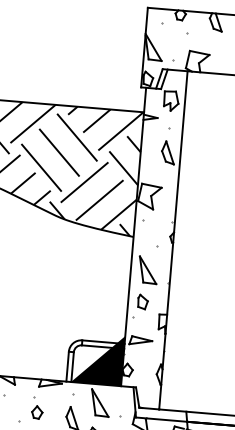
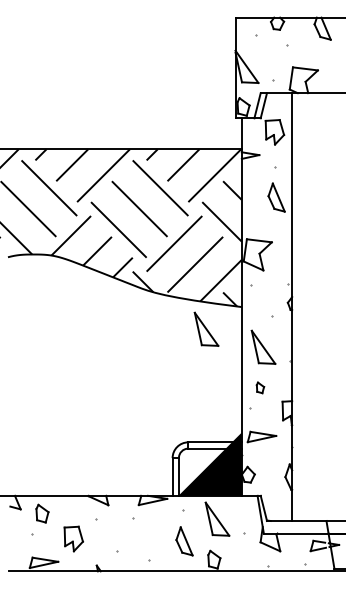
part: (104, 251) -> (206, 328), added
part: (143, 301) -> (260, 387), size x0.6
part: (36, 412) -> (138, 537), removed

